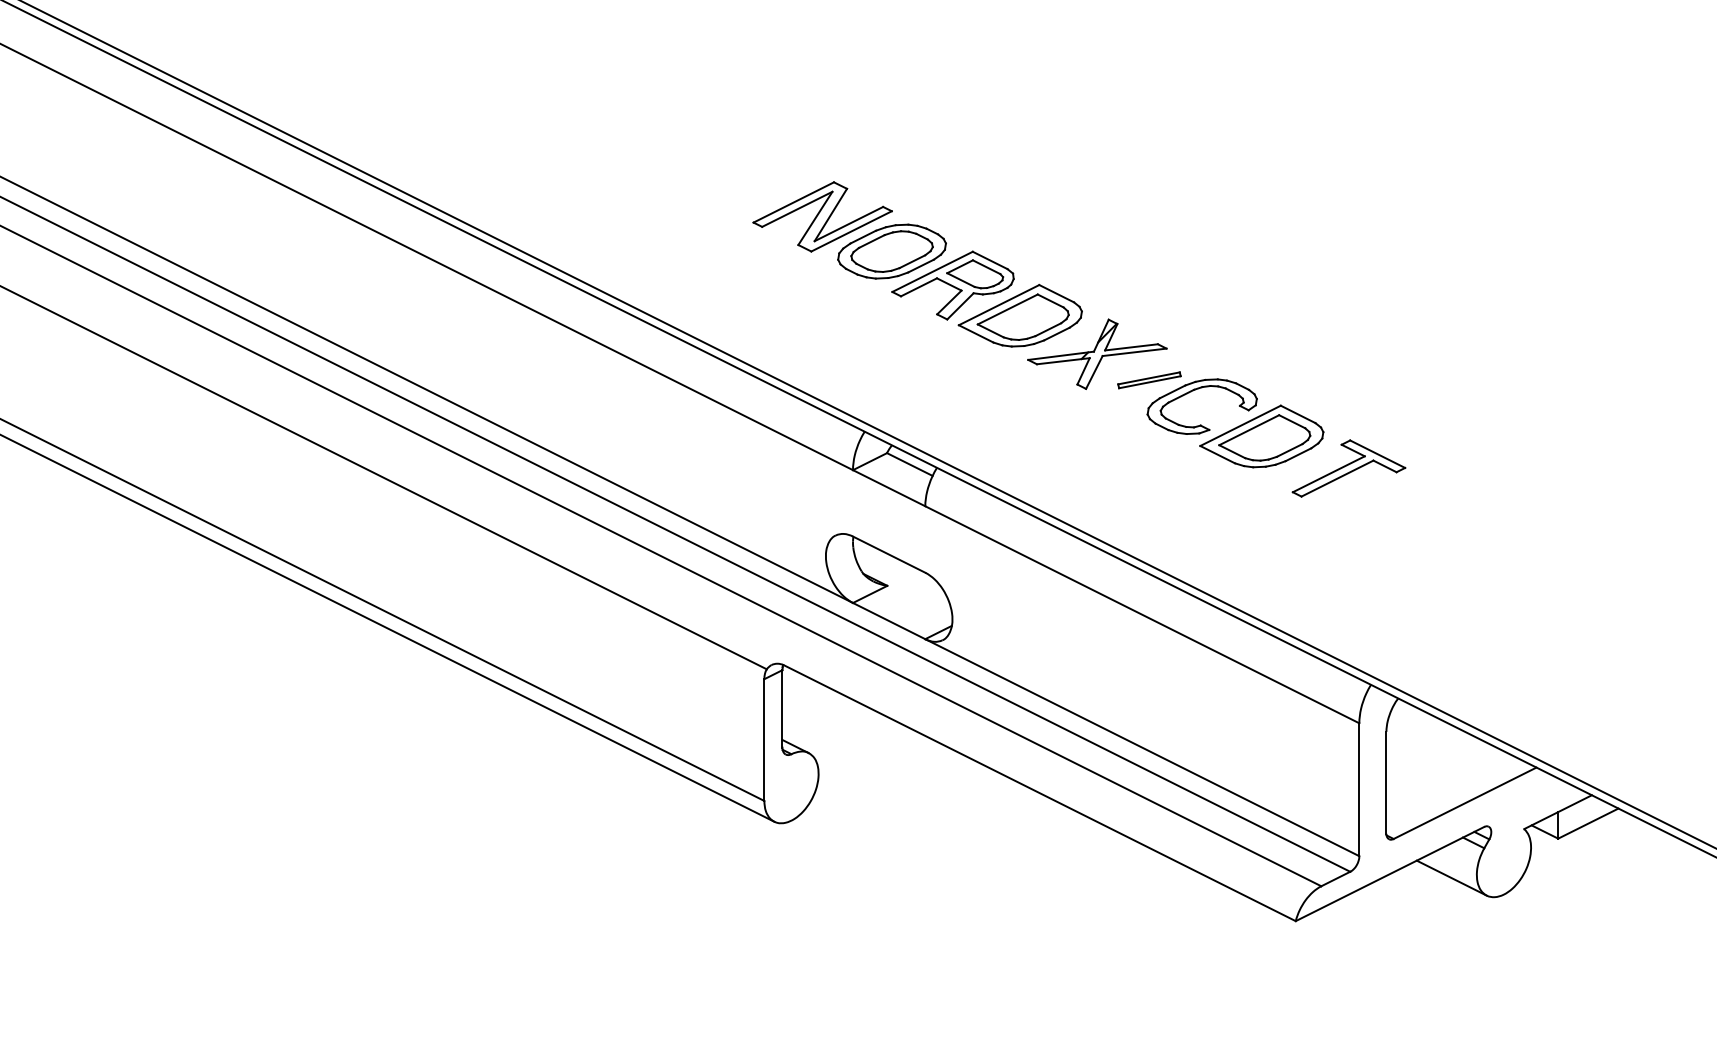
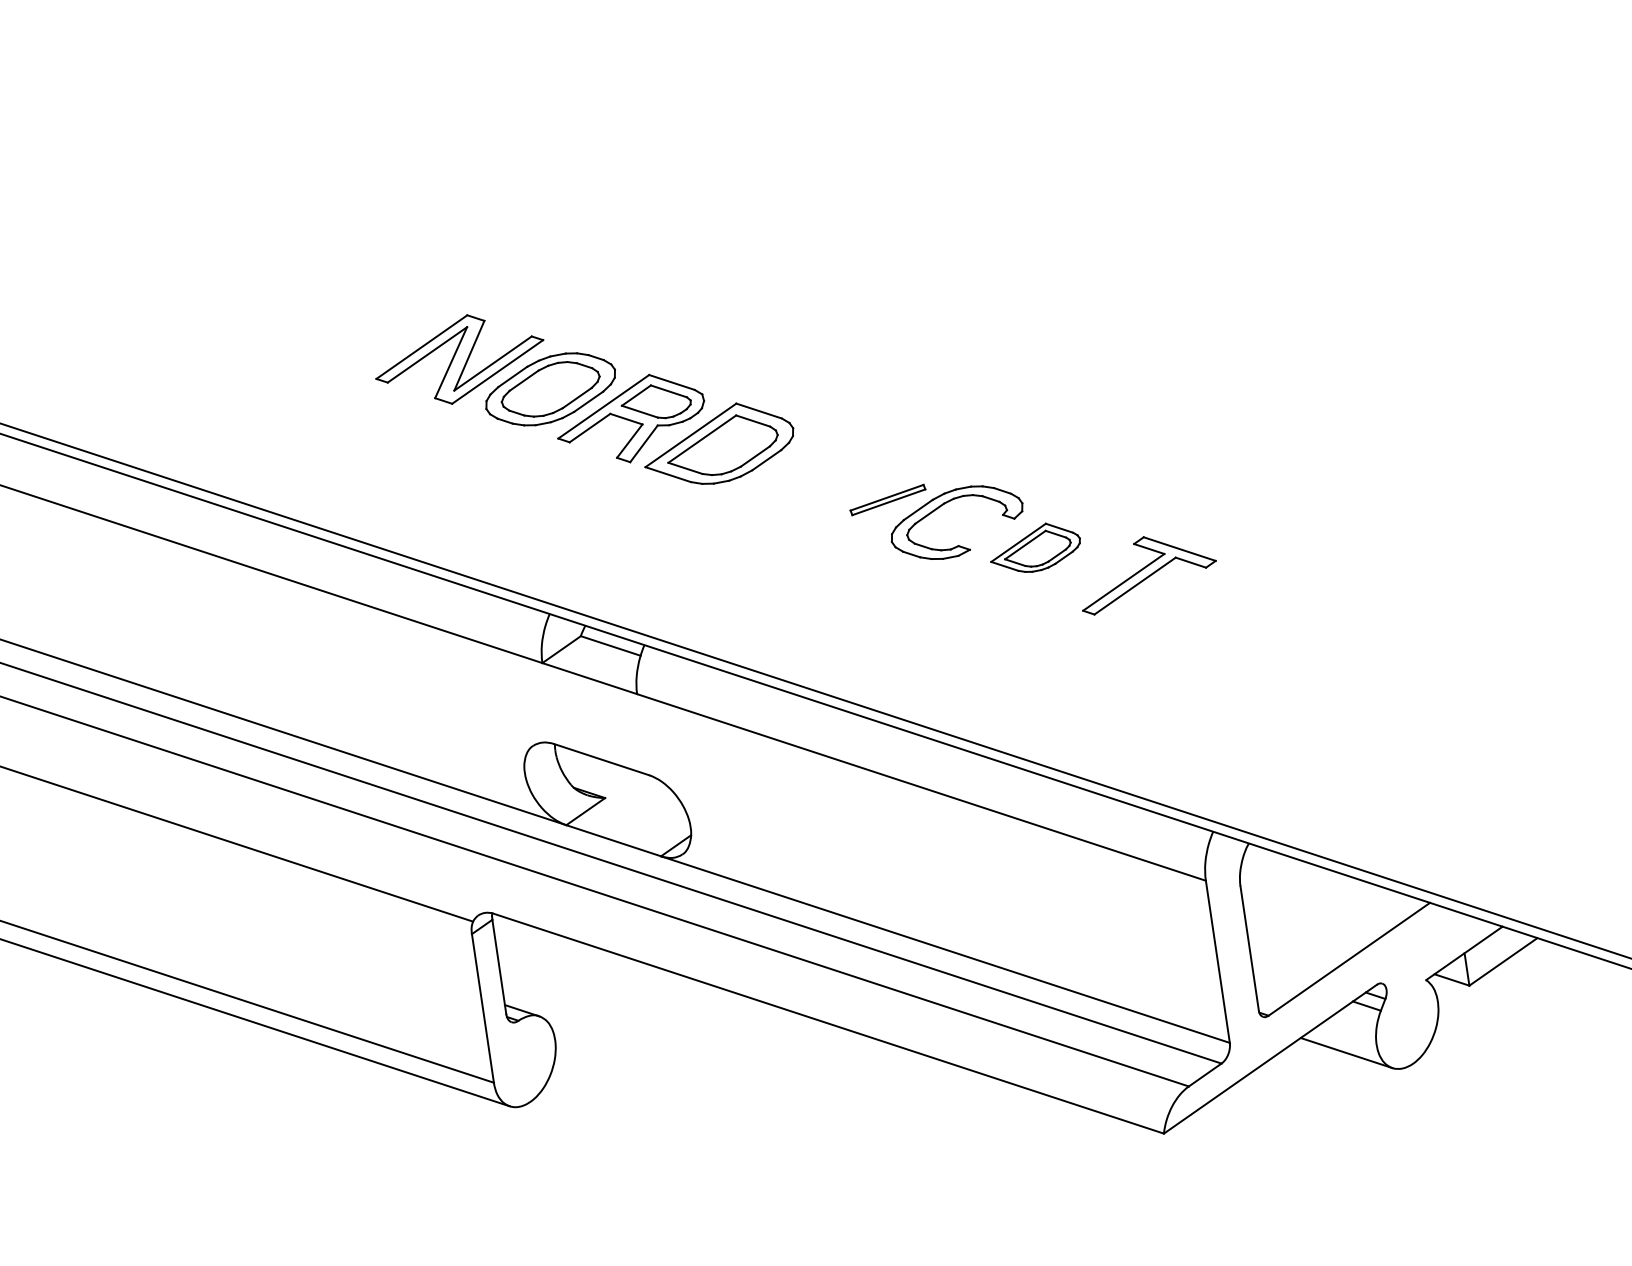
part: (1097, 353) -> (819, 476), removed
part: (1261, 436) -> (1034, 548), size x0.6

